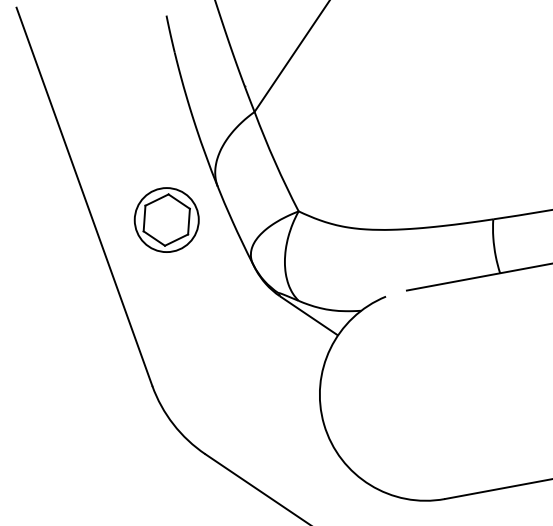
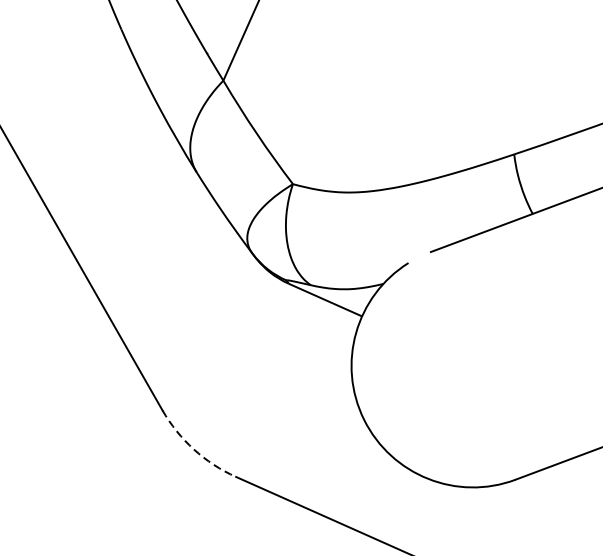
part: (166, 219) -> (145, 219), removed
arc: (173, 424) -> (194, 449), solid -> dashed

